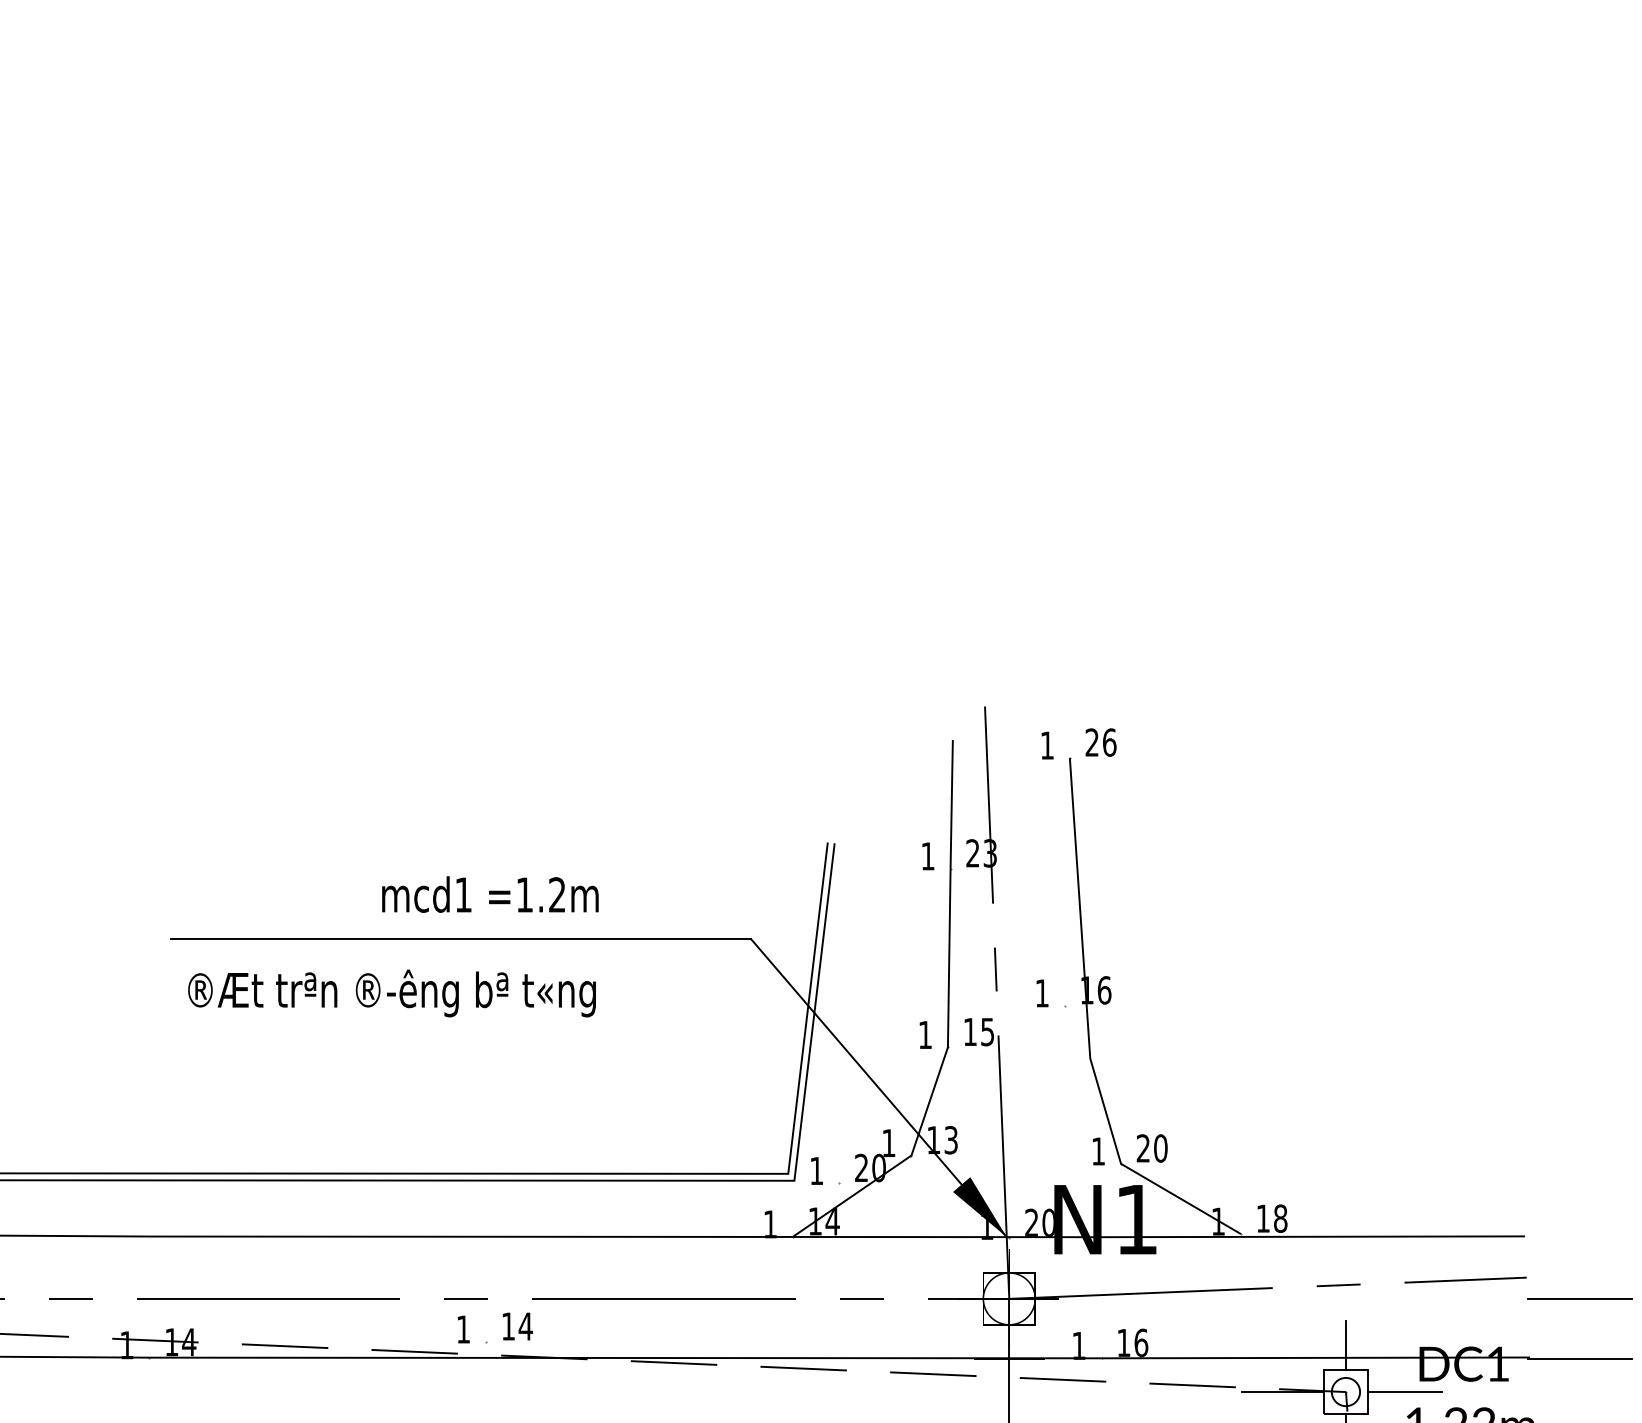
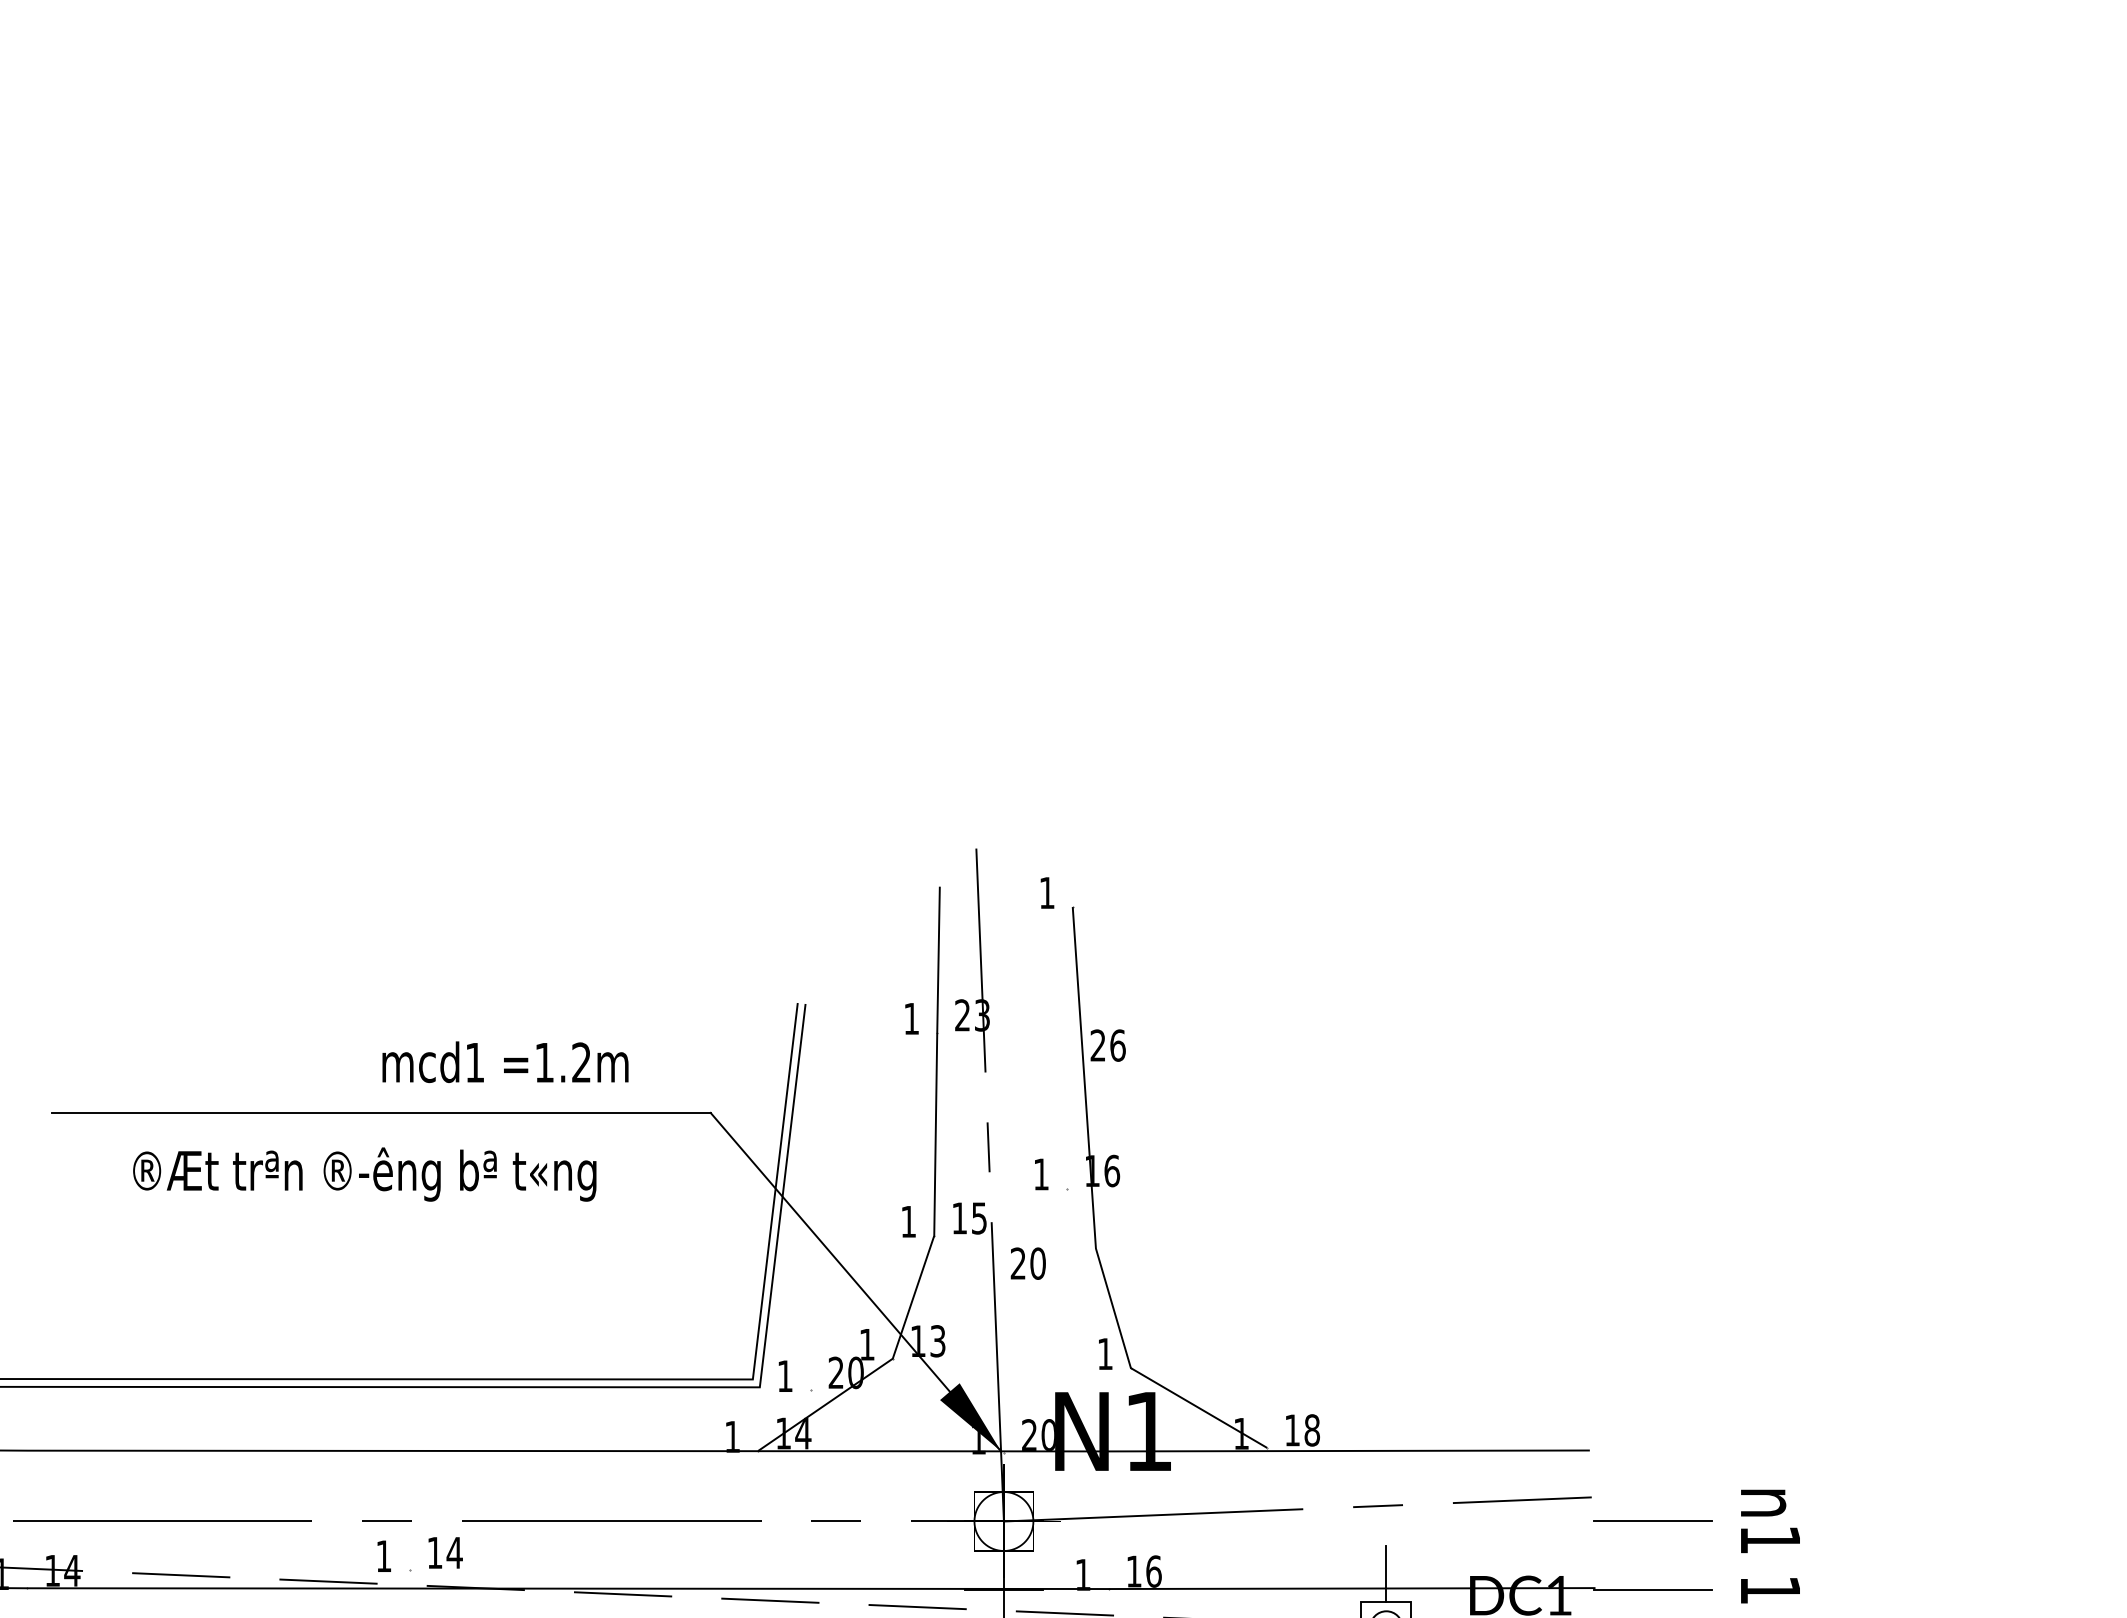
text: (1100, 742) -> (1107, 1045), moved
text: (490, 893) -> (505, 1061), moved
text: (391, 993) -> (364, 1174), moved
text: (1151, 1148) -> (1027, 1263), moved

